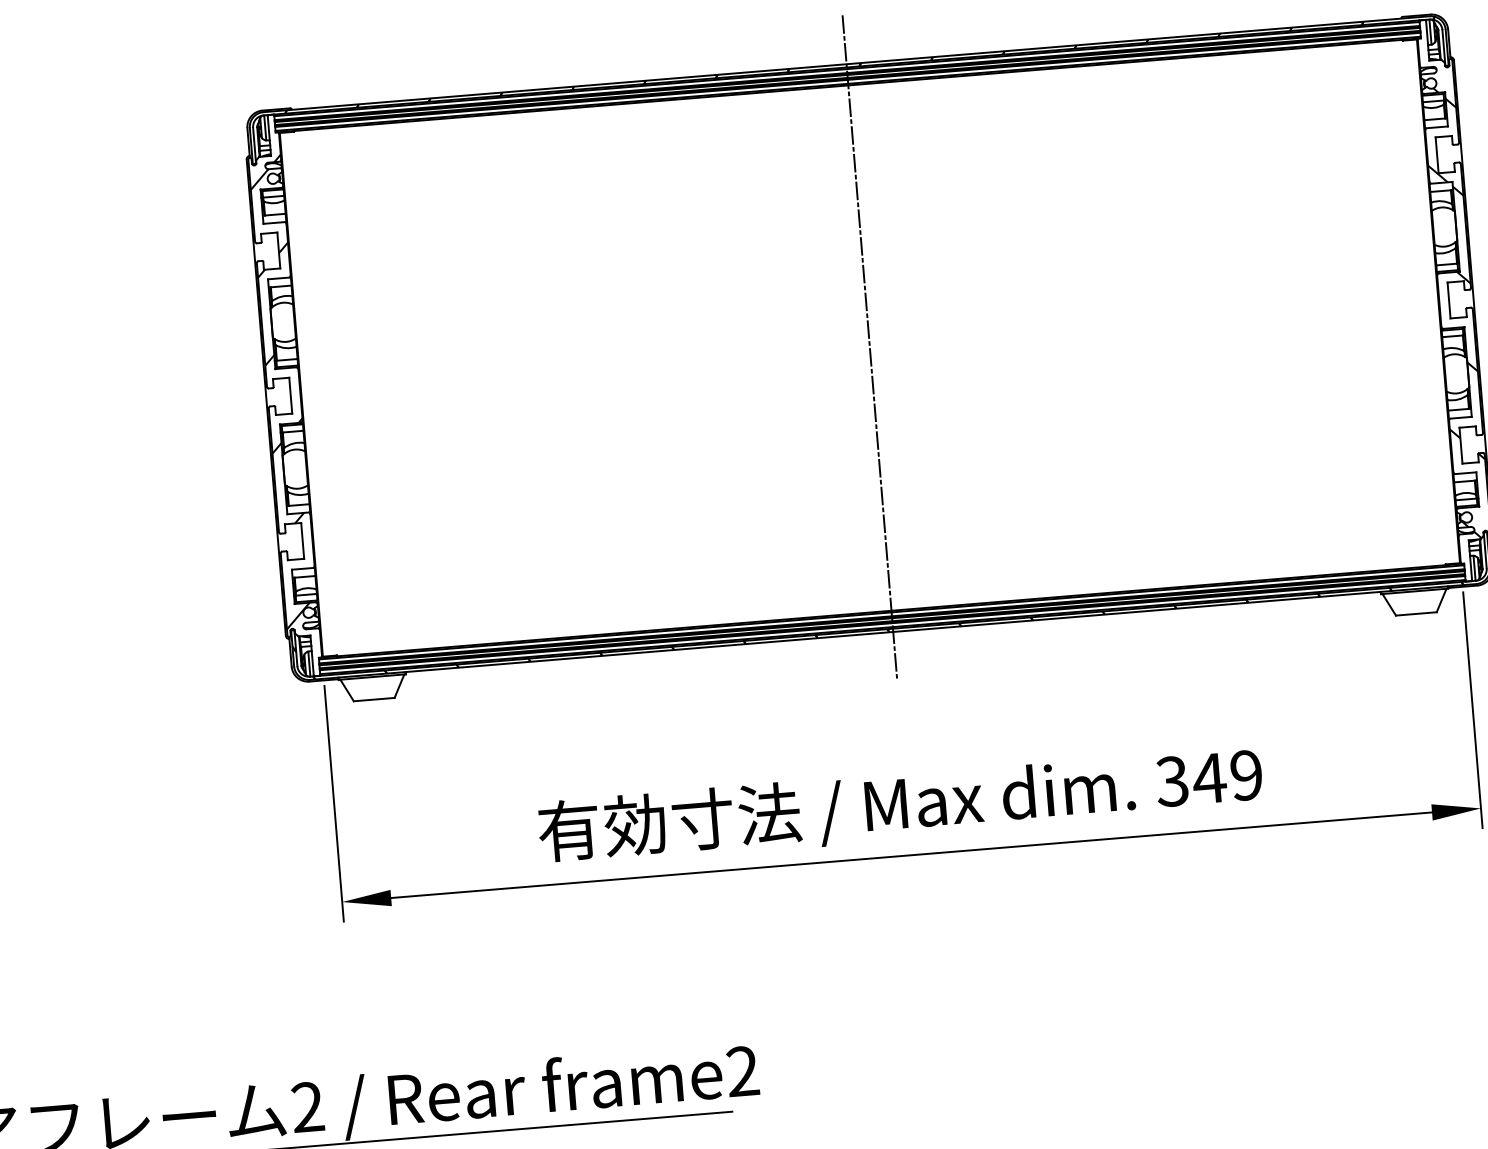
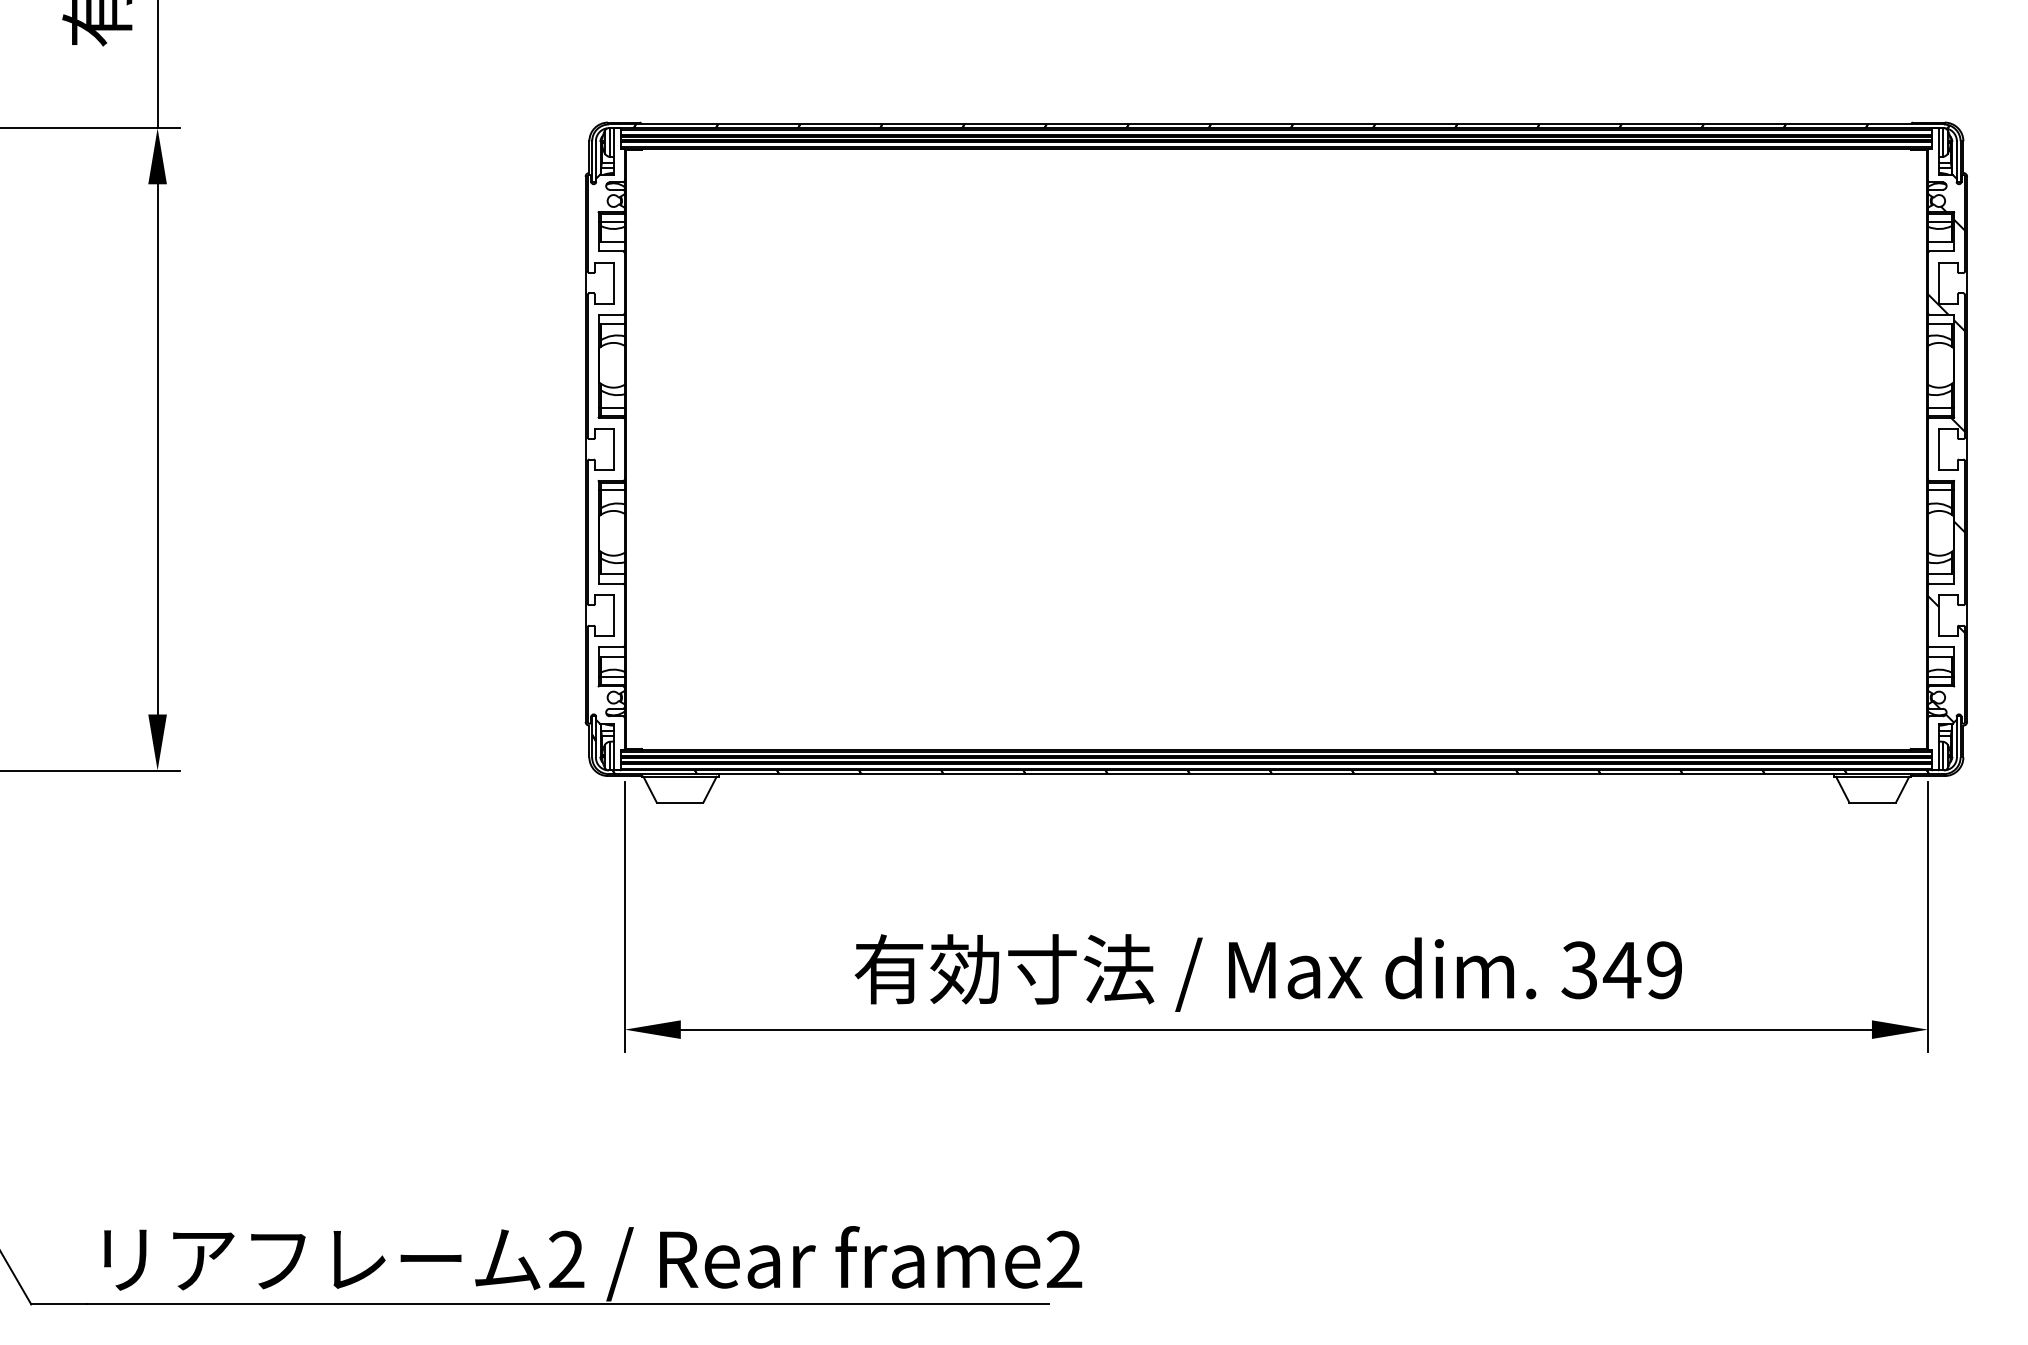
line: (870, 348) -> (1276, 449), removed
hatch: (283, 392) -> (605, 444), removed

